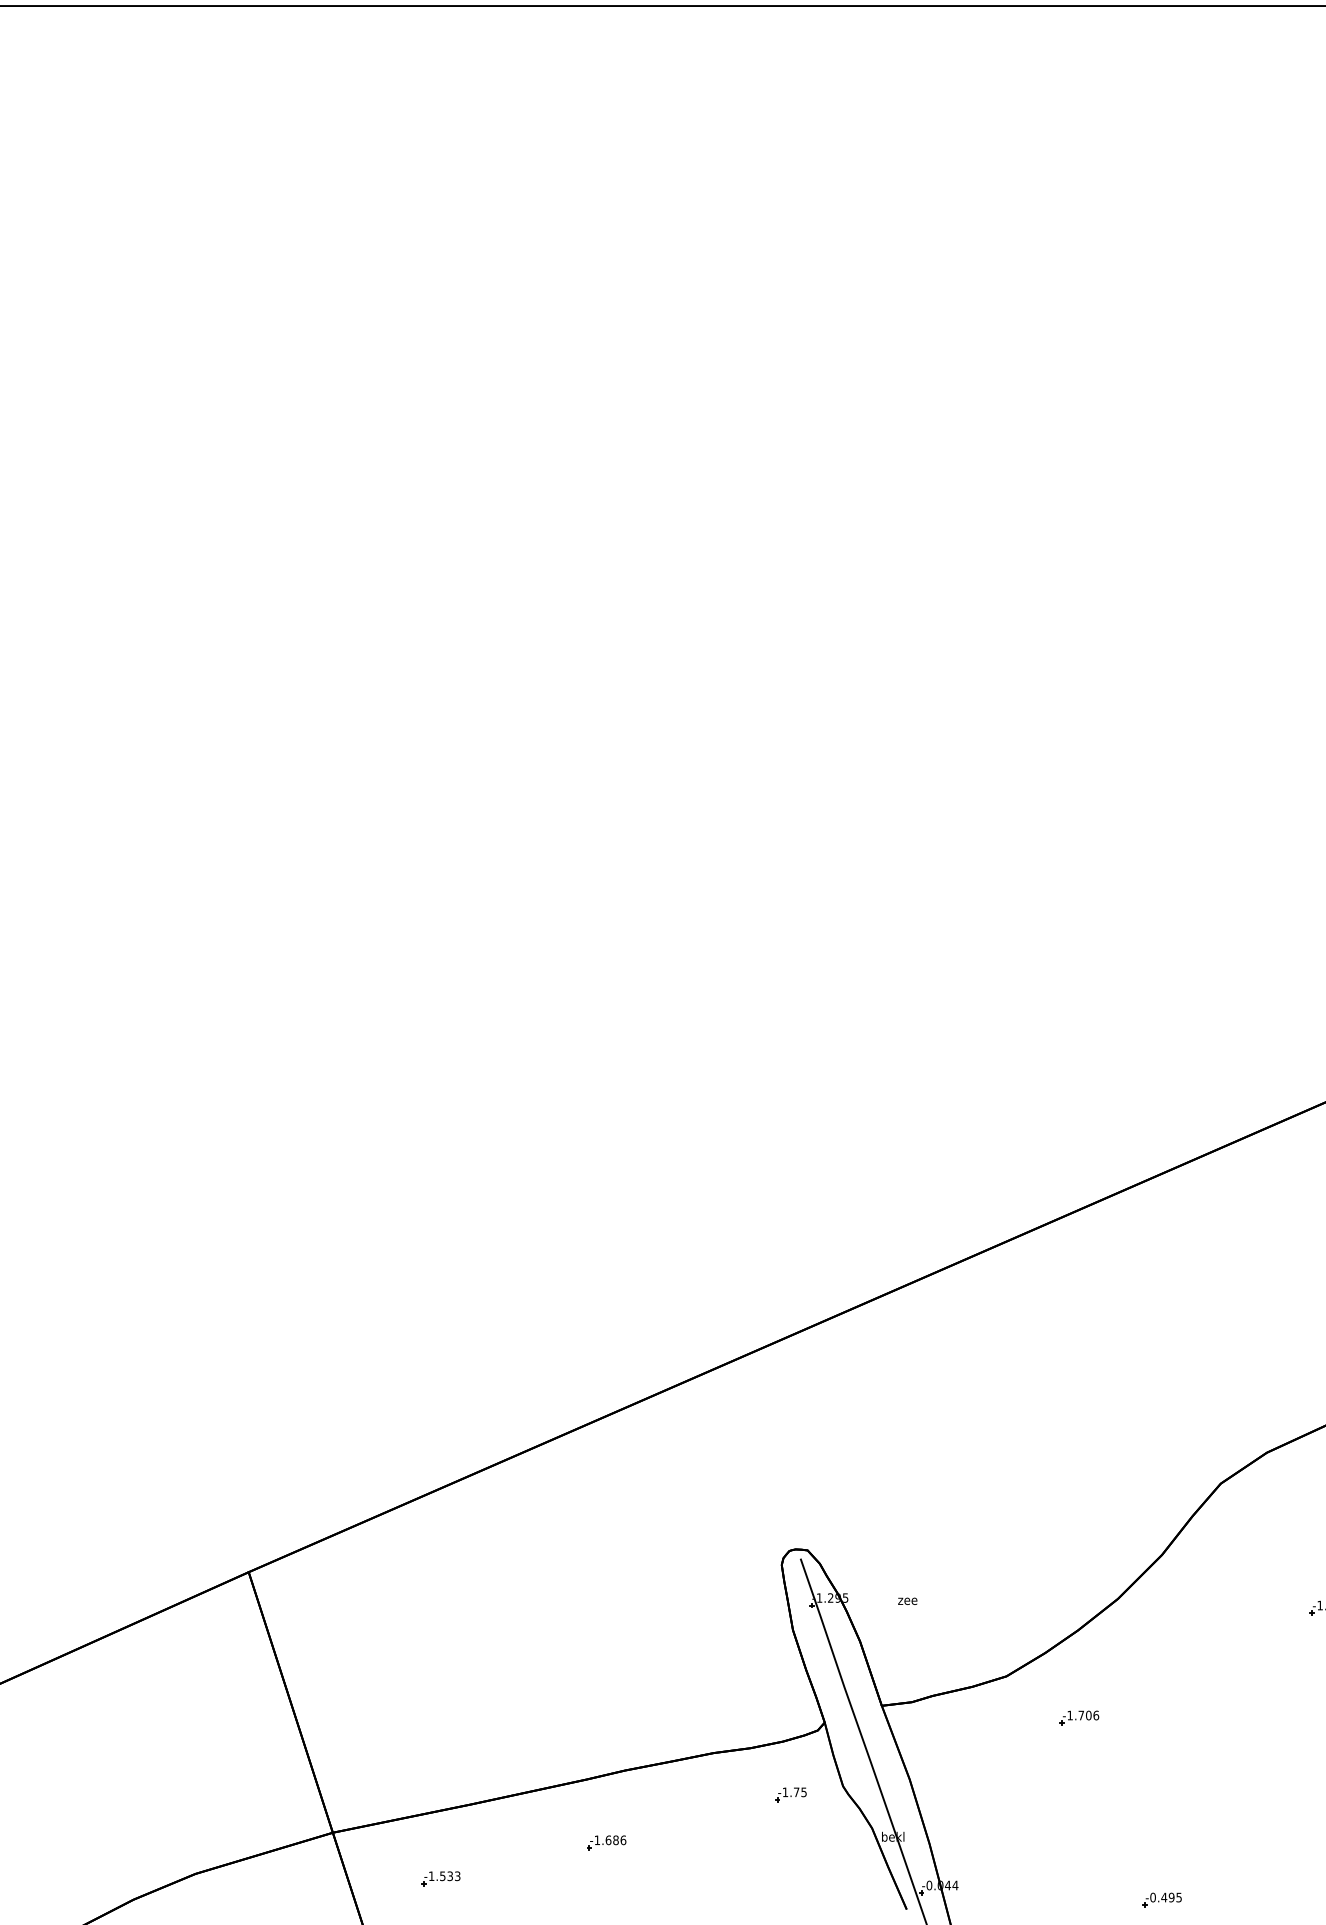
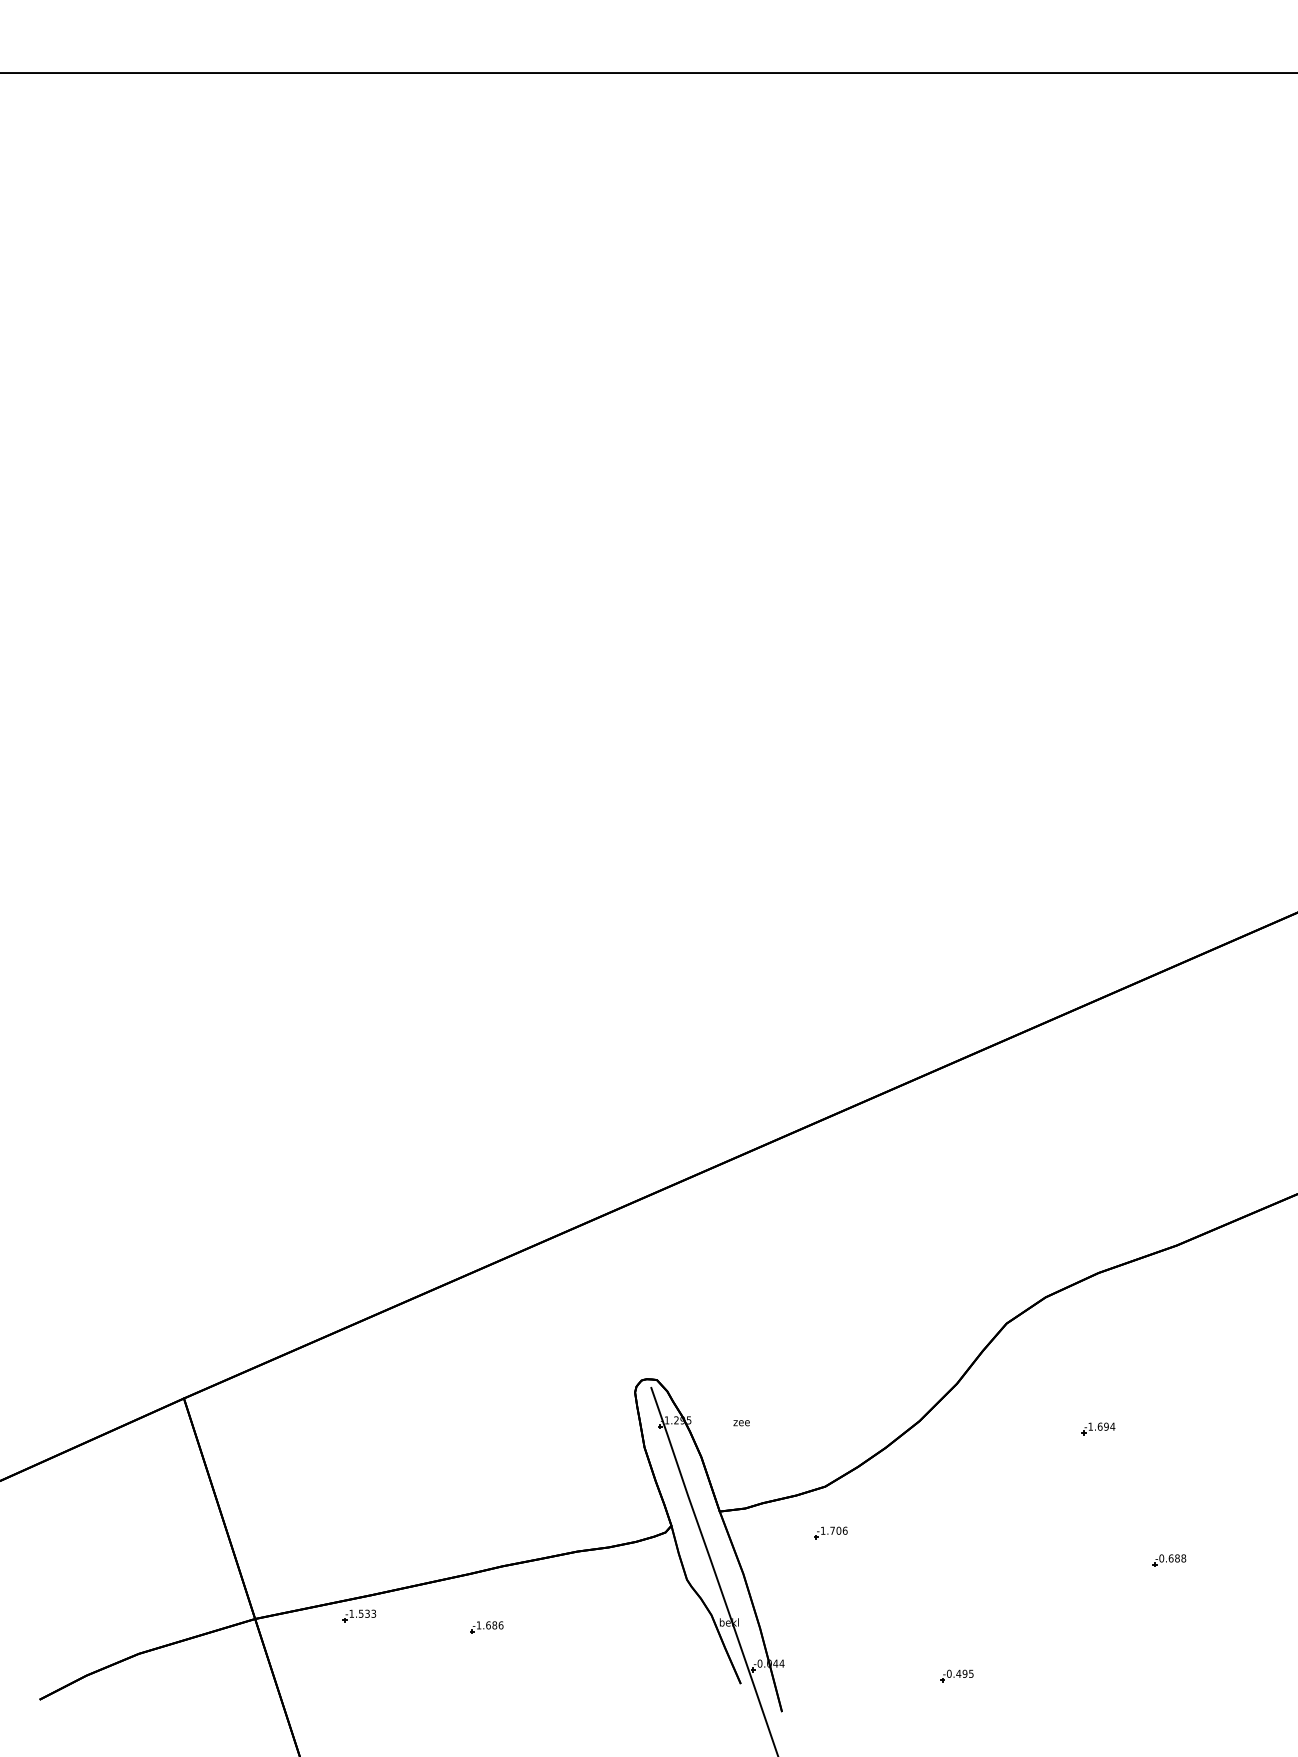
part: (1078, 1717) -> (830, 1532), moved
part: (790, 1794) -> (642, 1586), removed
part: (440, 1878) -> (359, 1615), moved

